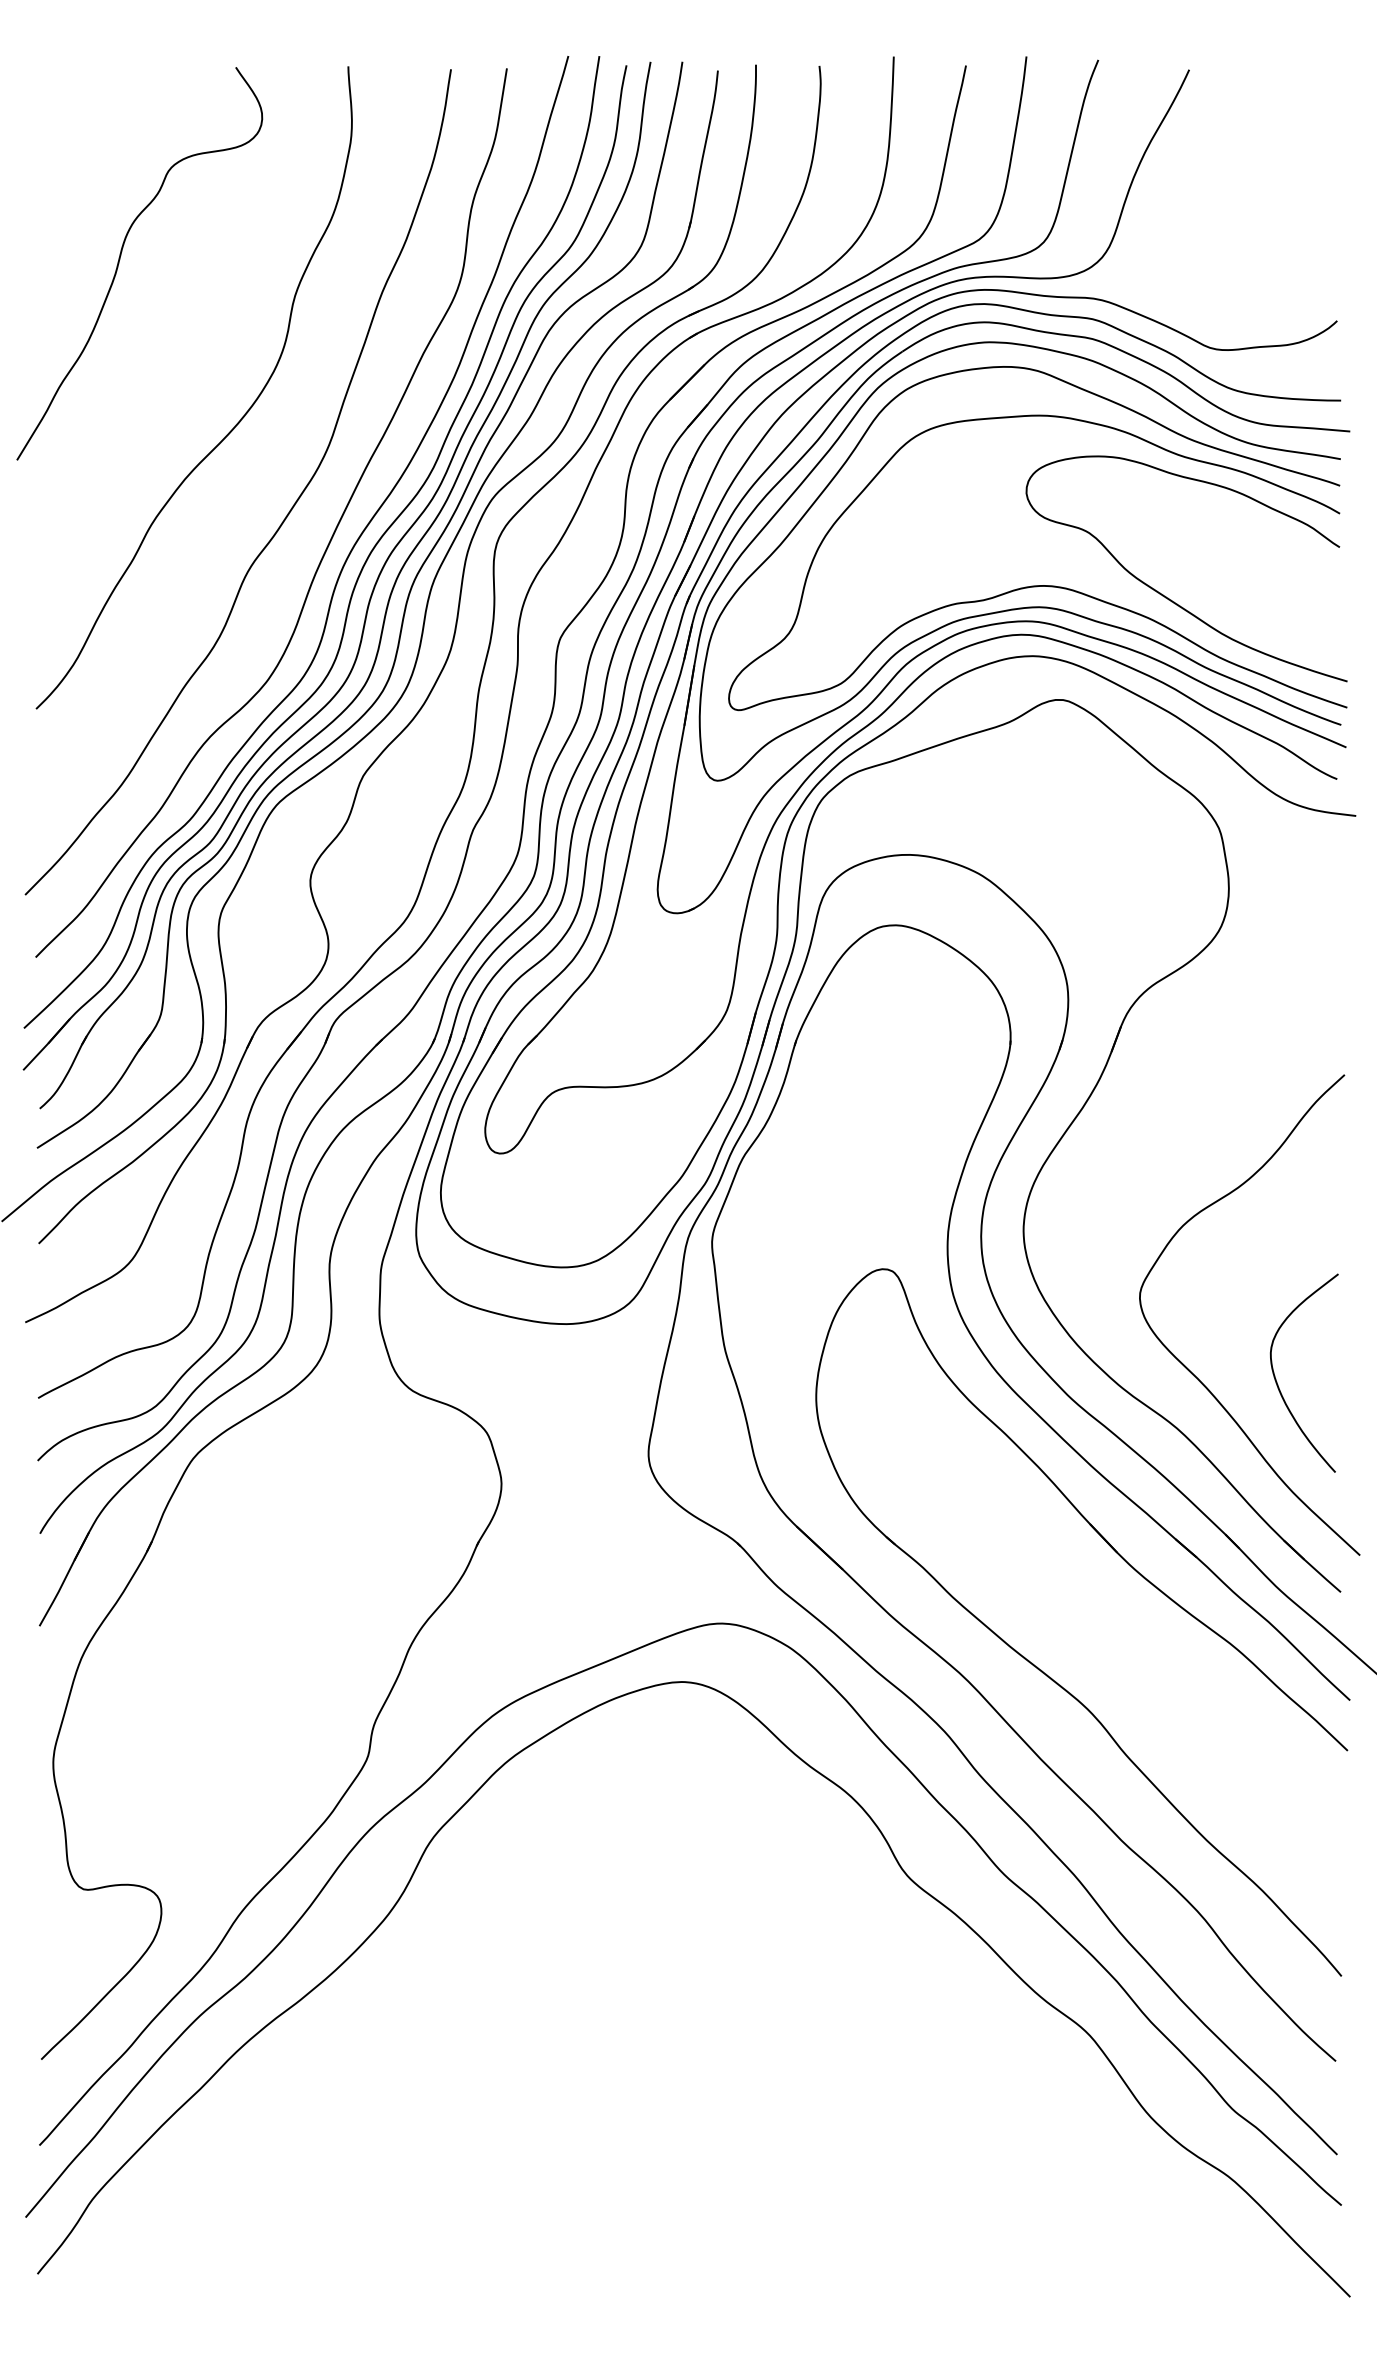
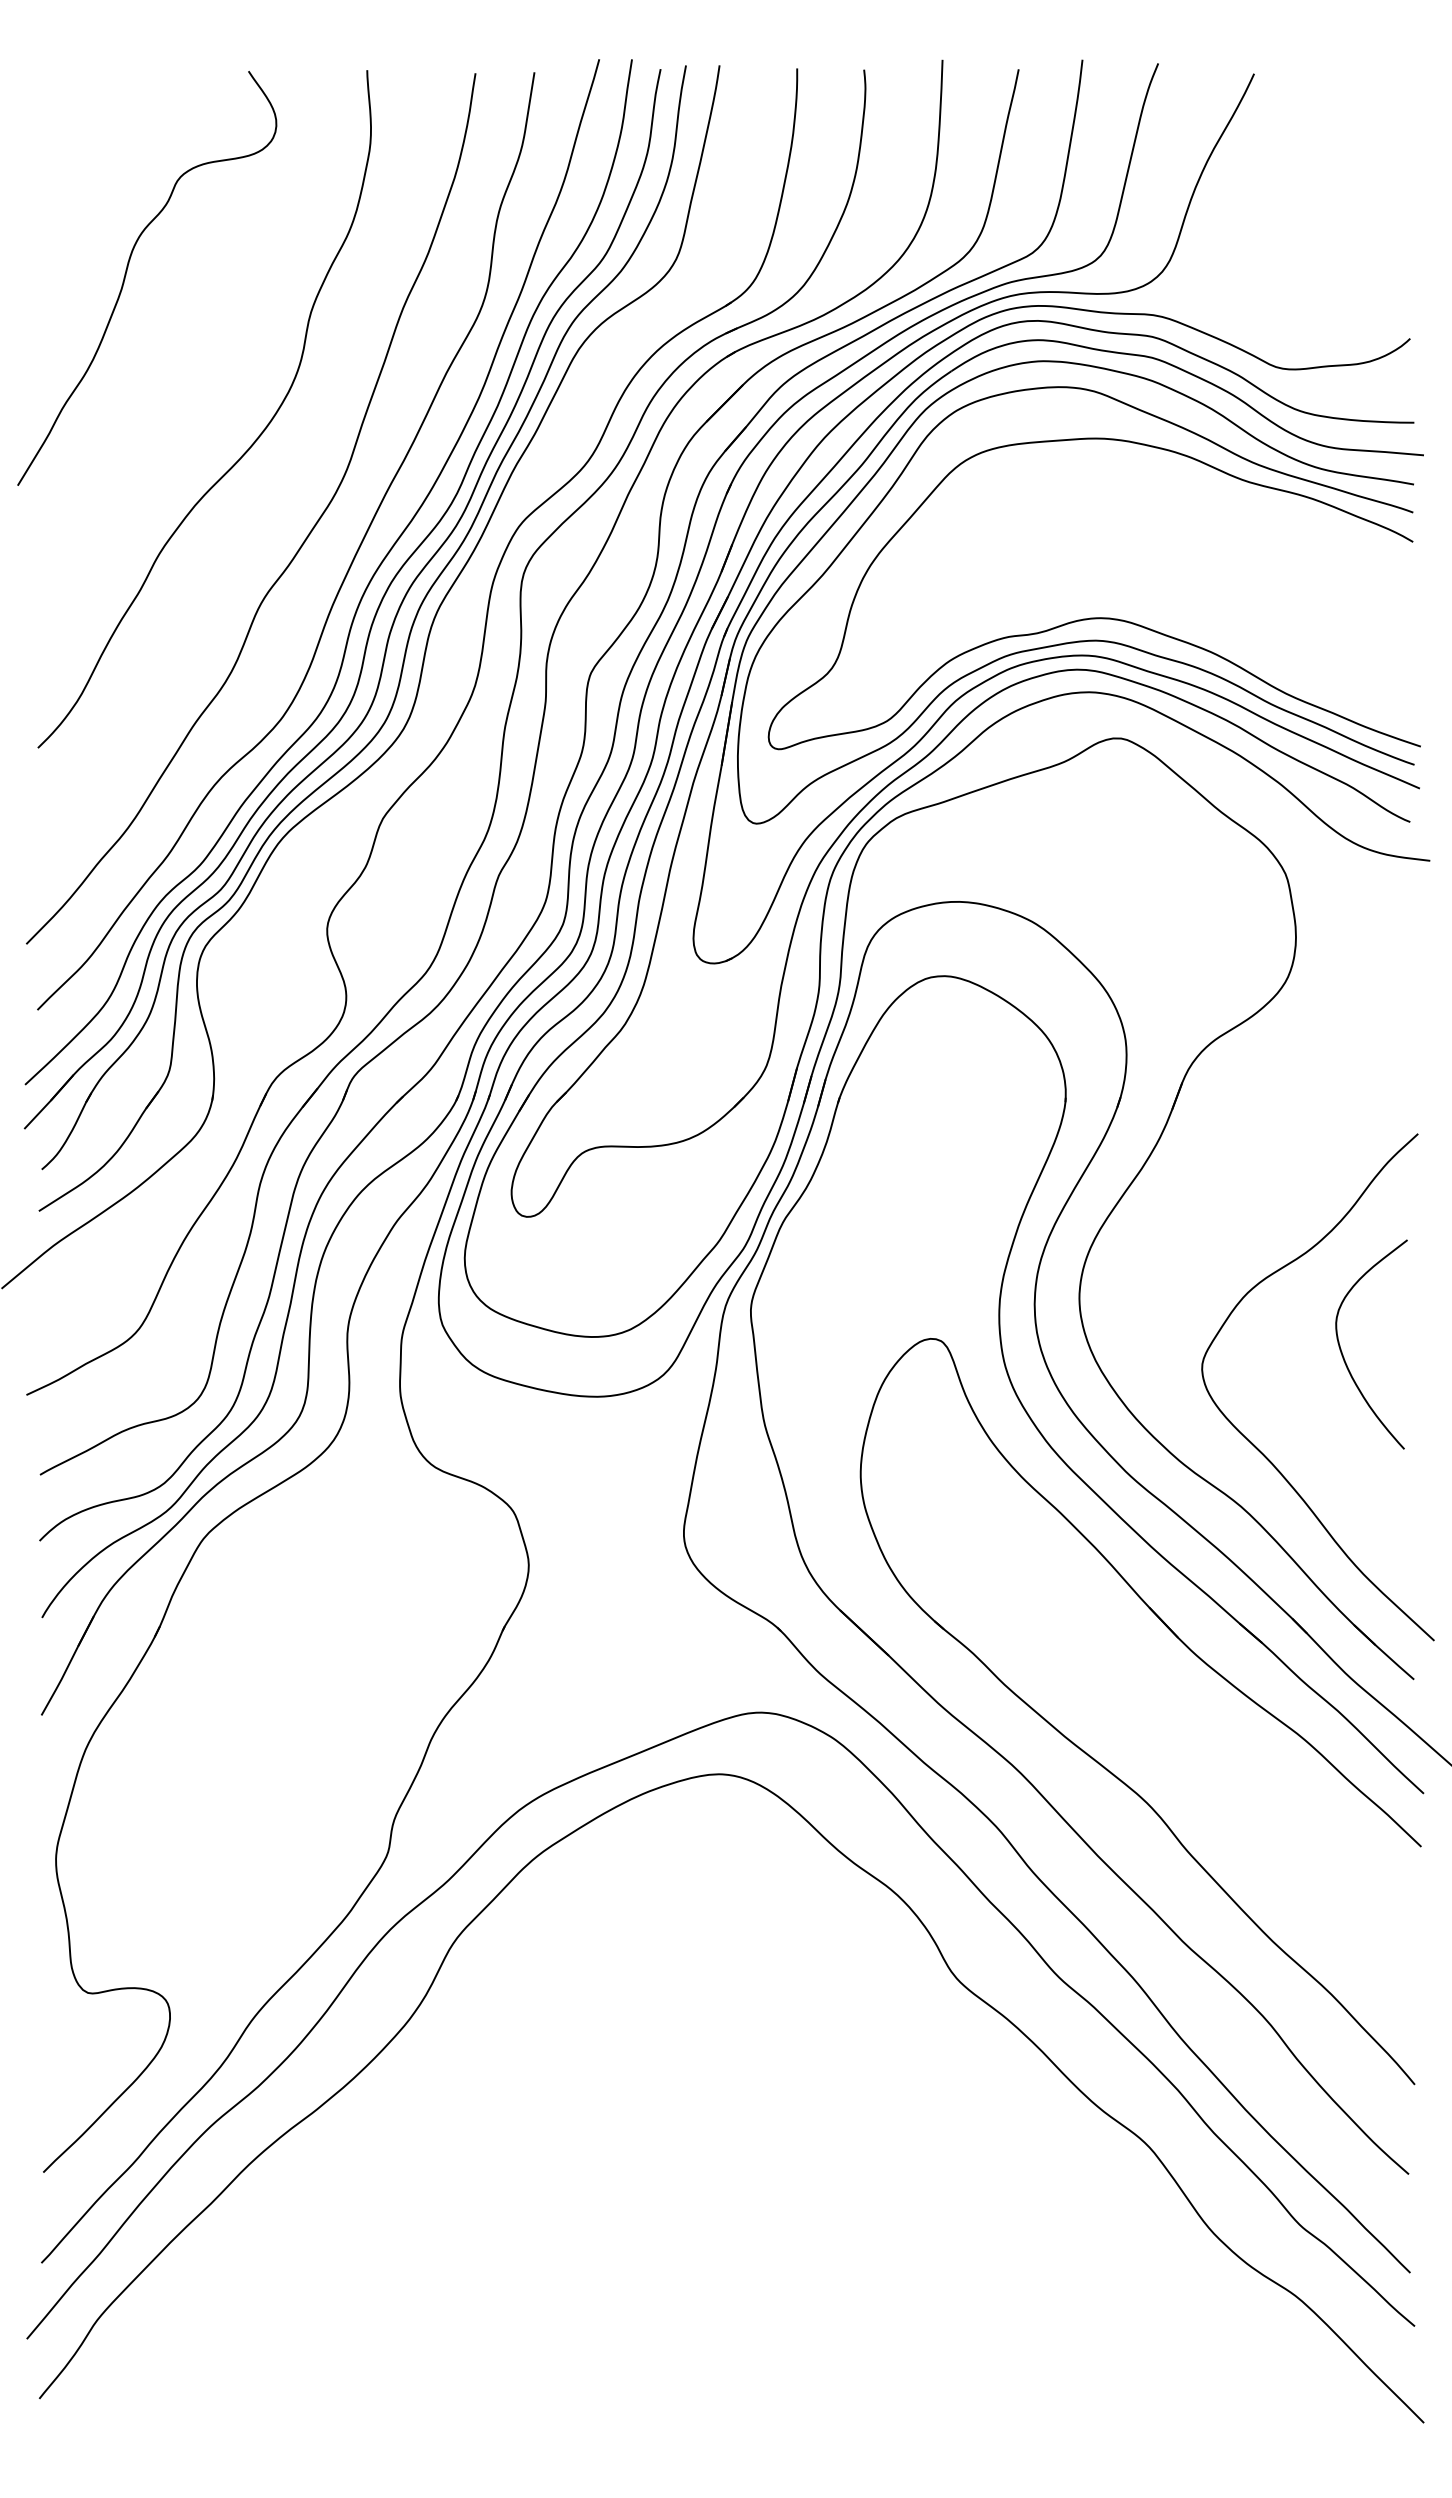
curve: (1166, 596) -> (1230, 629), removed
part: (414, 664) -> (436, 701), removed
curve: (1277, 1382) -> (1343, 1354), moved

